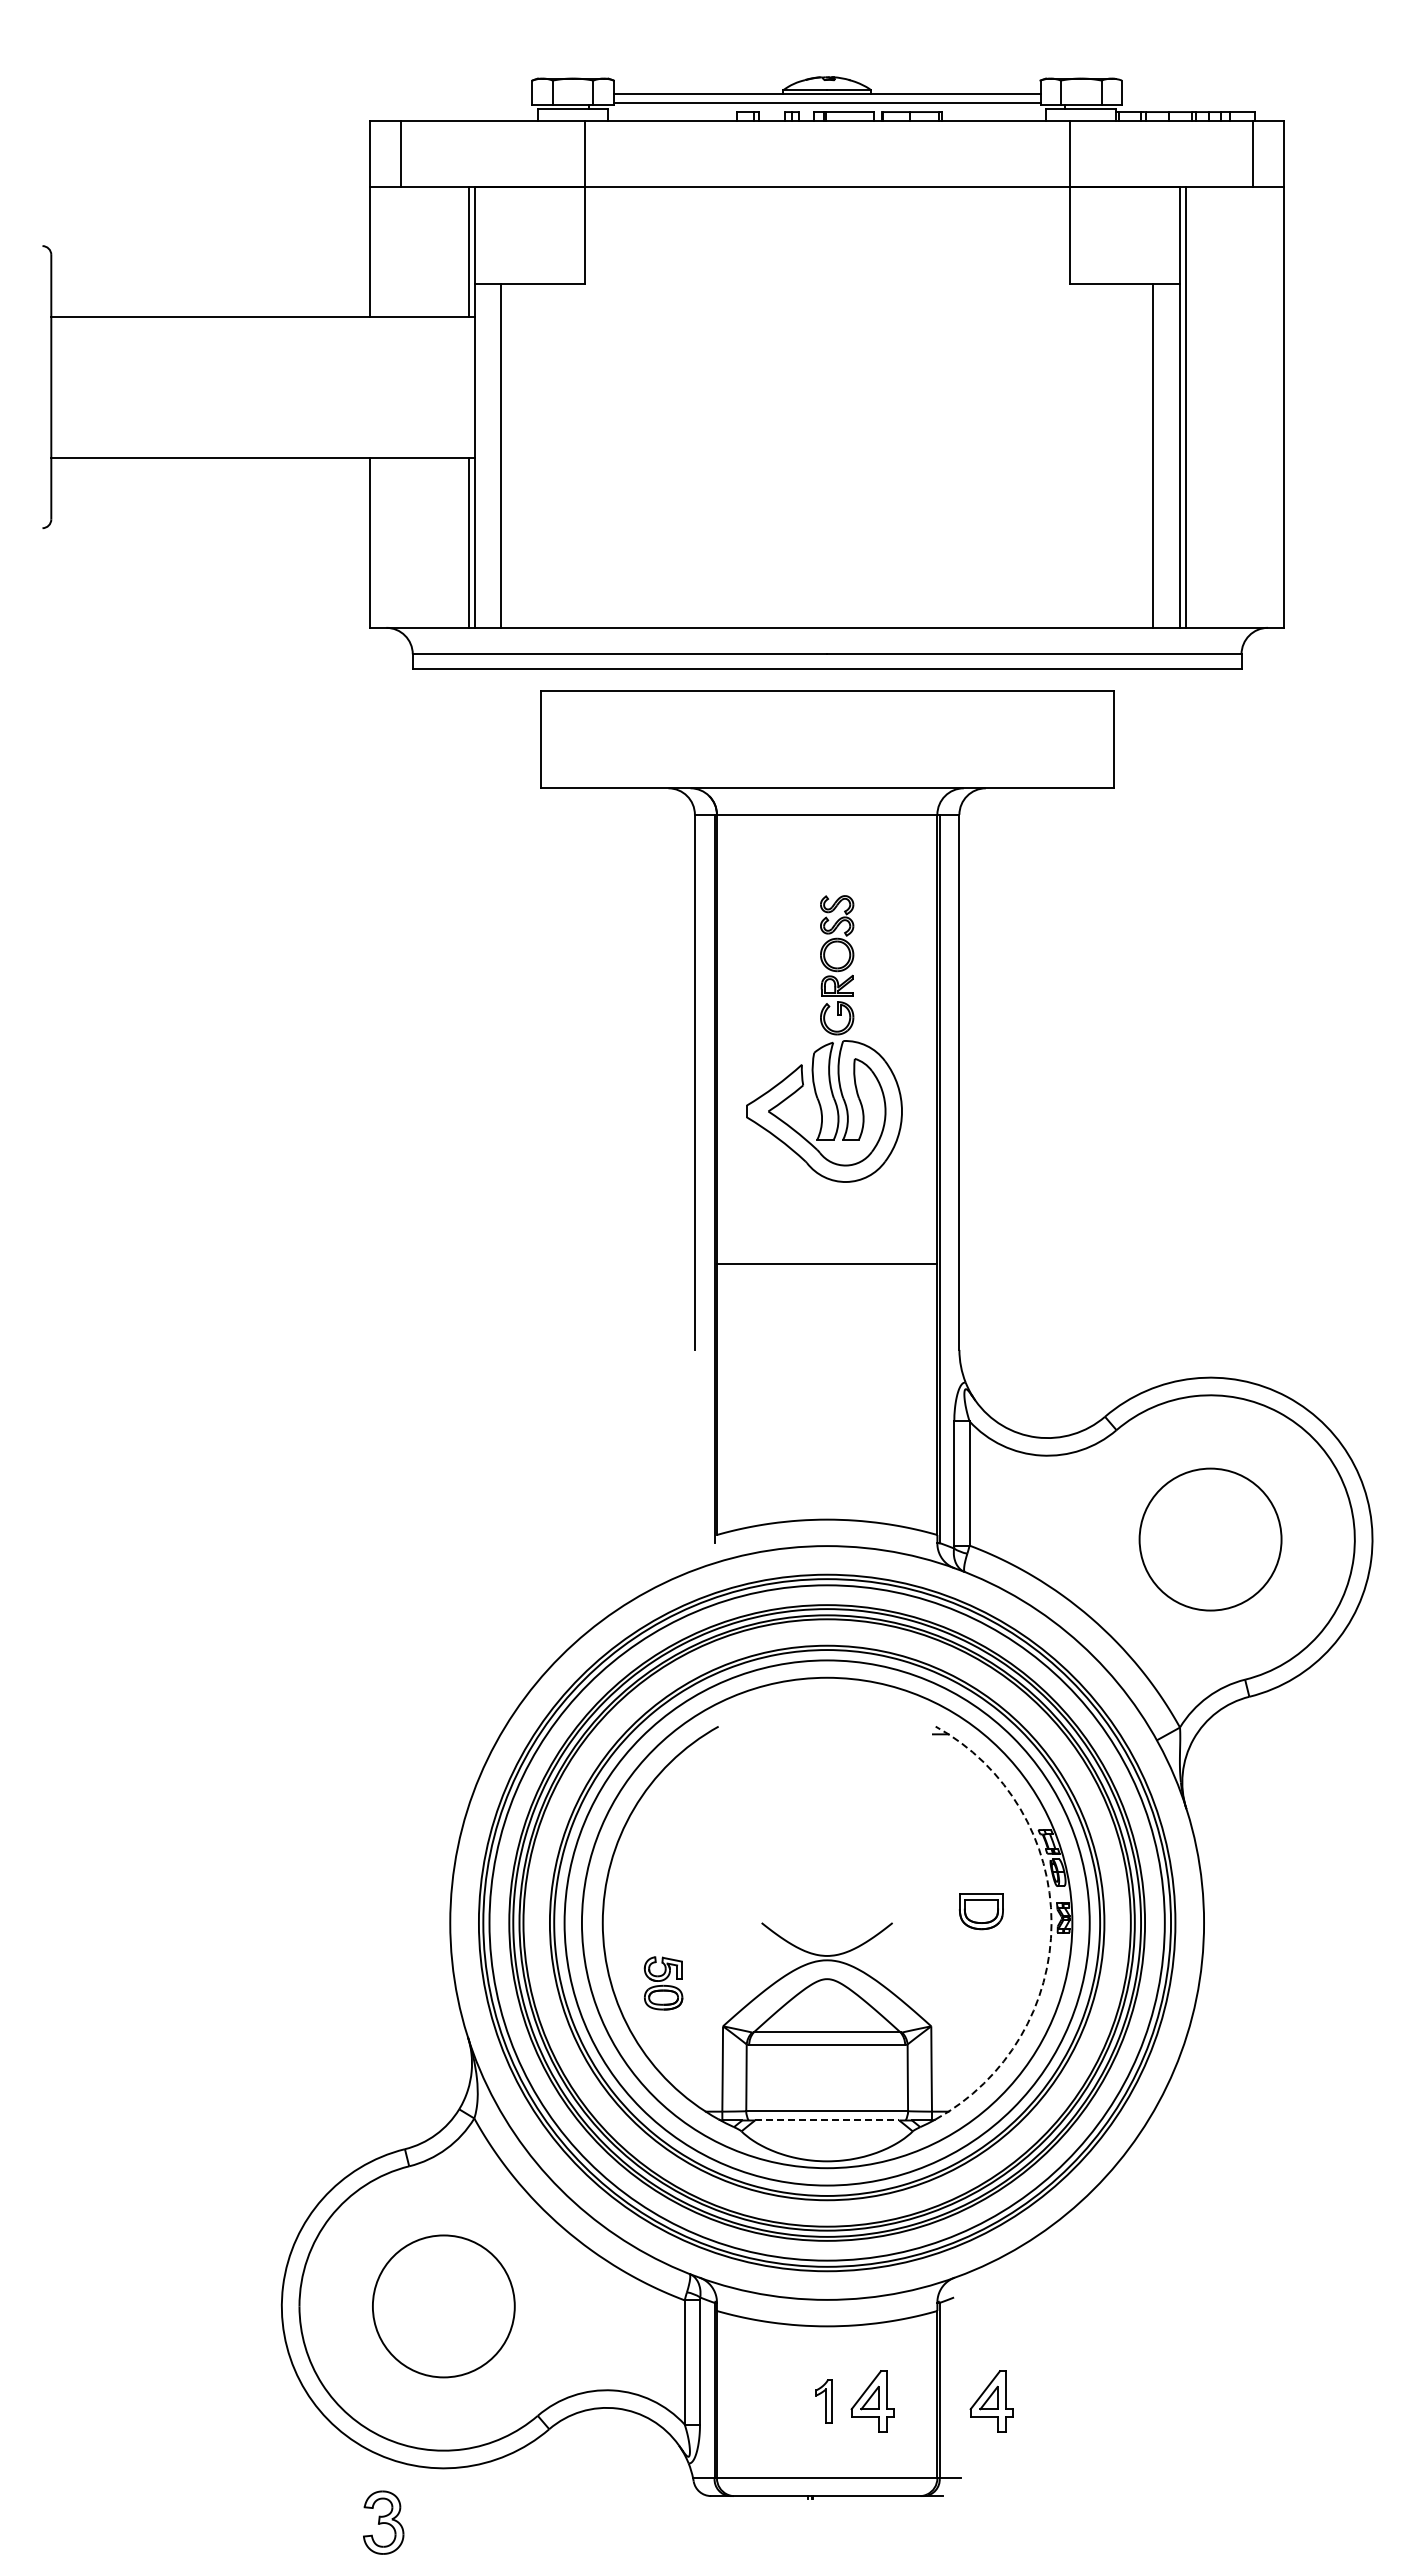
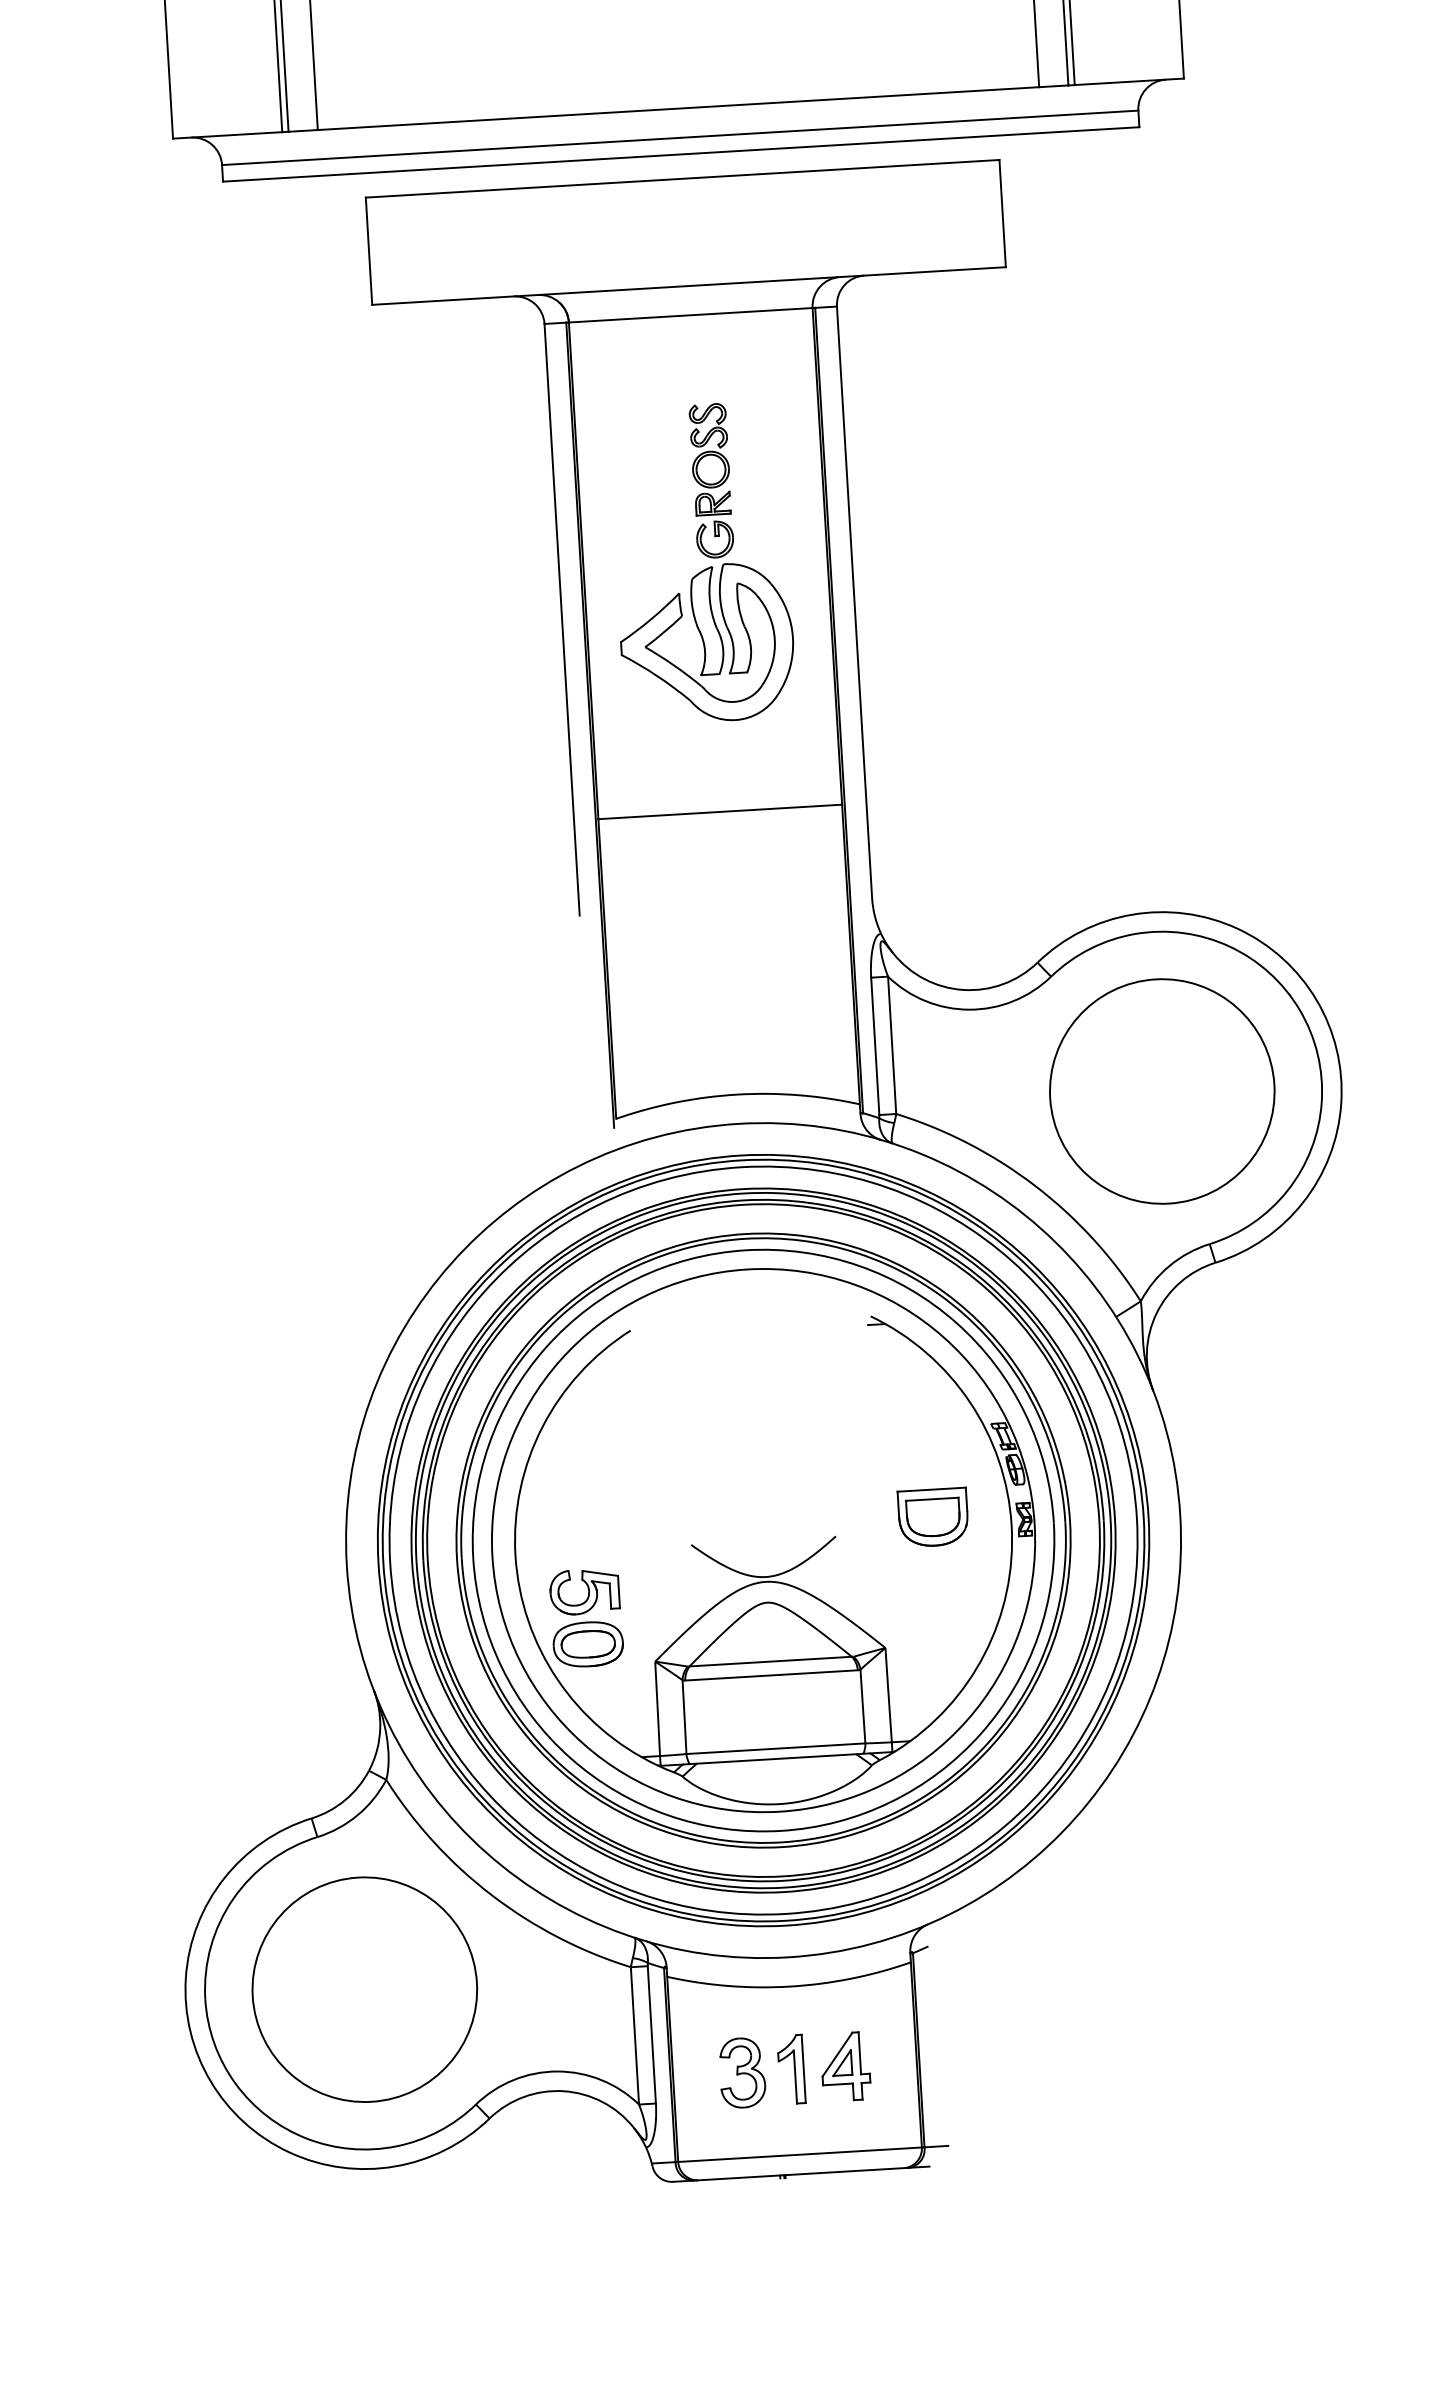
circle: (1210, 1539) -> (1162, 1091), size x1.43
part: (981, 1911) -> (933, 1517), size x1.43
arc: (1051, 1923) -> (1011, 1526), dashed -> solid
part: (663, 1983) -> (586, 1618), size x1.67
line: (827, 2120) -> (776, 1758), dashed -> solid
circle: (443, 2306) -> (364, 1989), size x1.43
part: (823, 2400) -> (790, 2068), size x1.43
part: (991, 2401) -> (976, 2058), removed
part: (383, 2522) -> (742, 2072), moved

